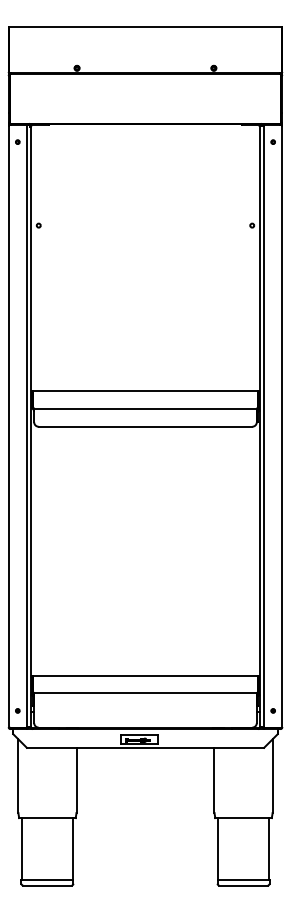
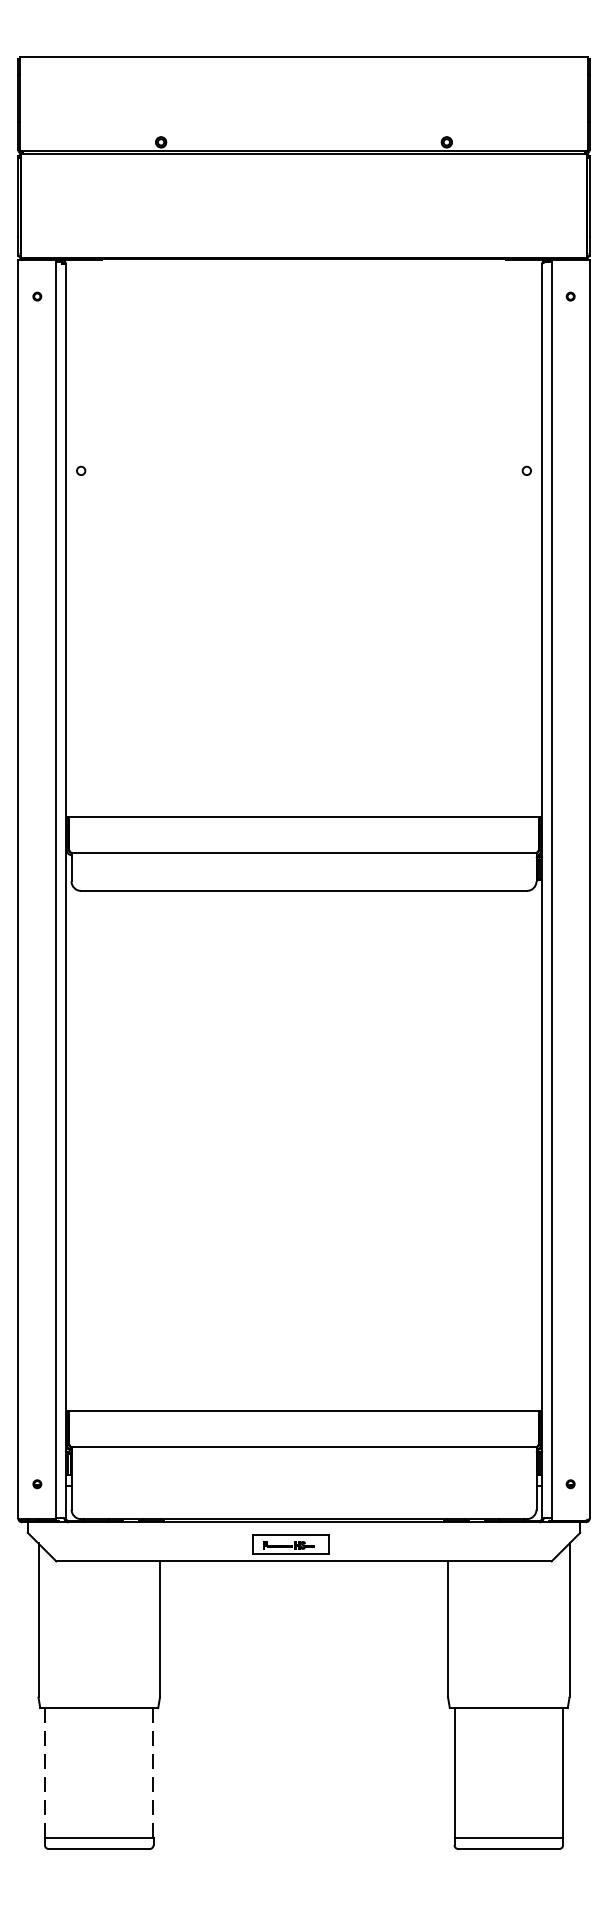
line: (73, 848) -> (153, 1771), solid -> dashed
line: (21, 849) -> (45, 1773), solid -> dashed

